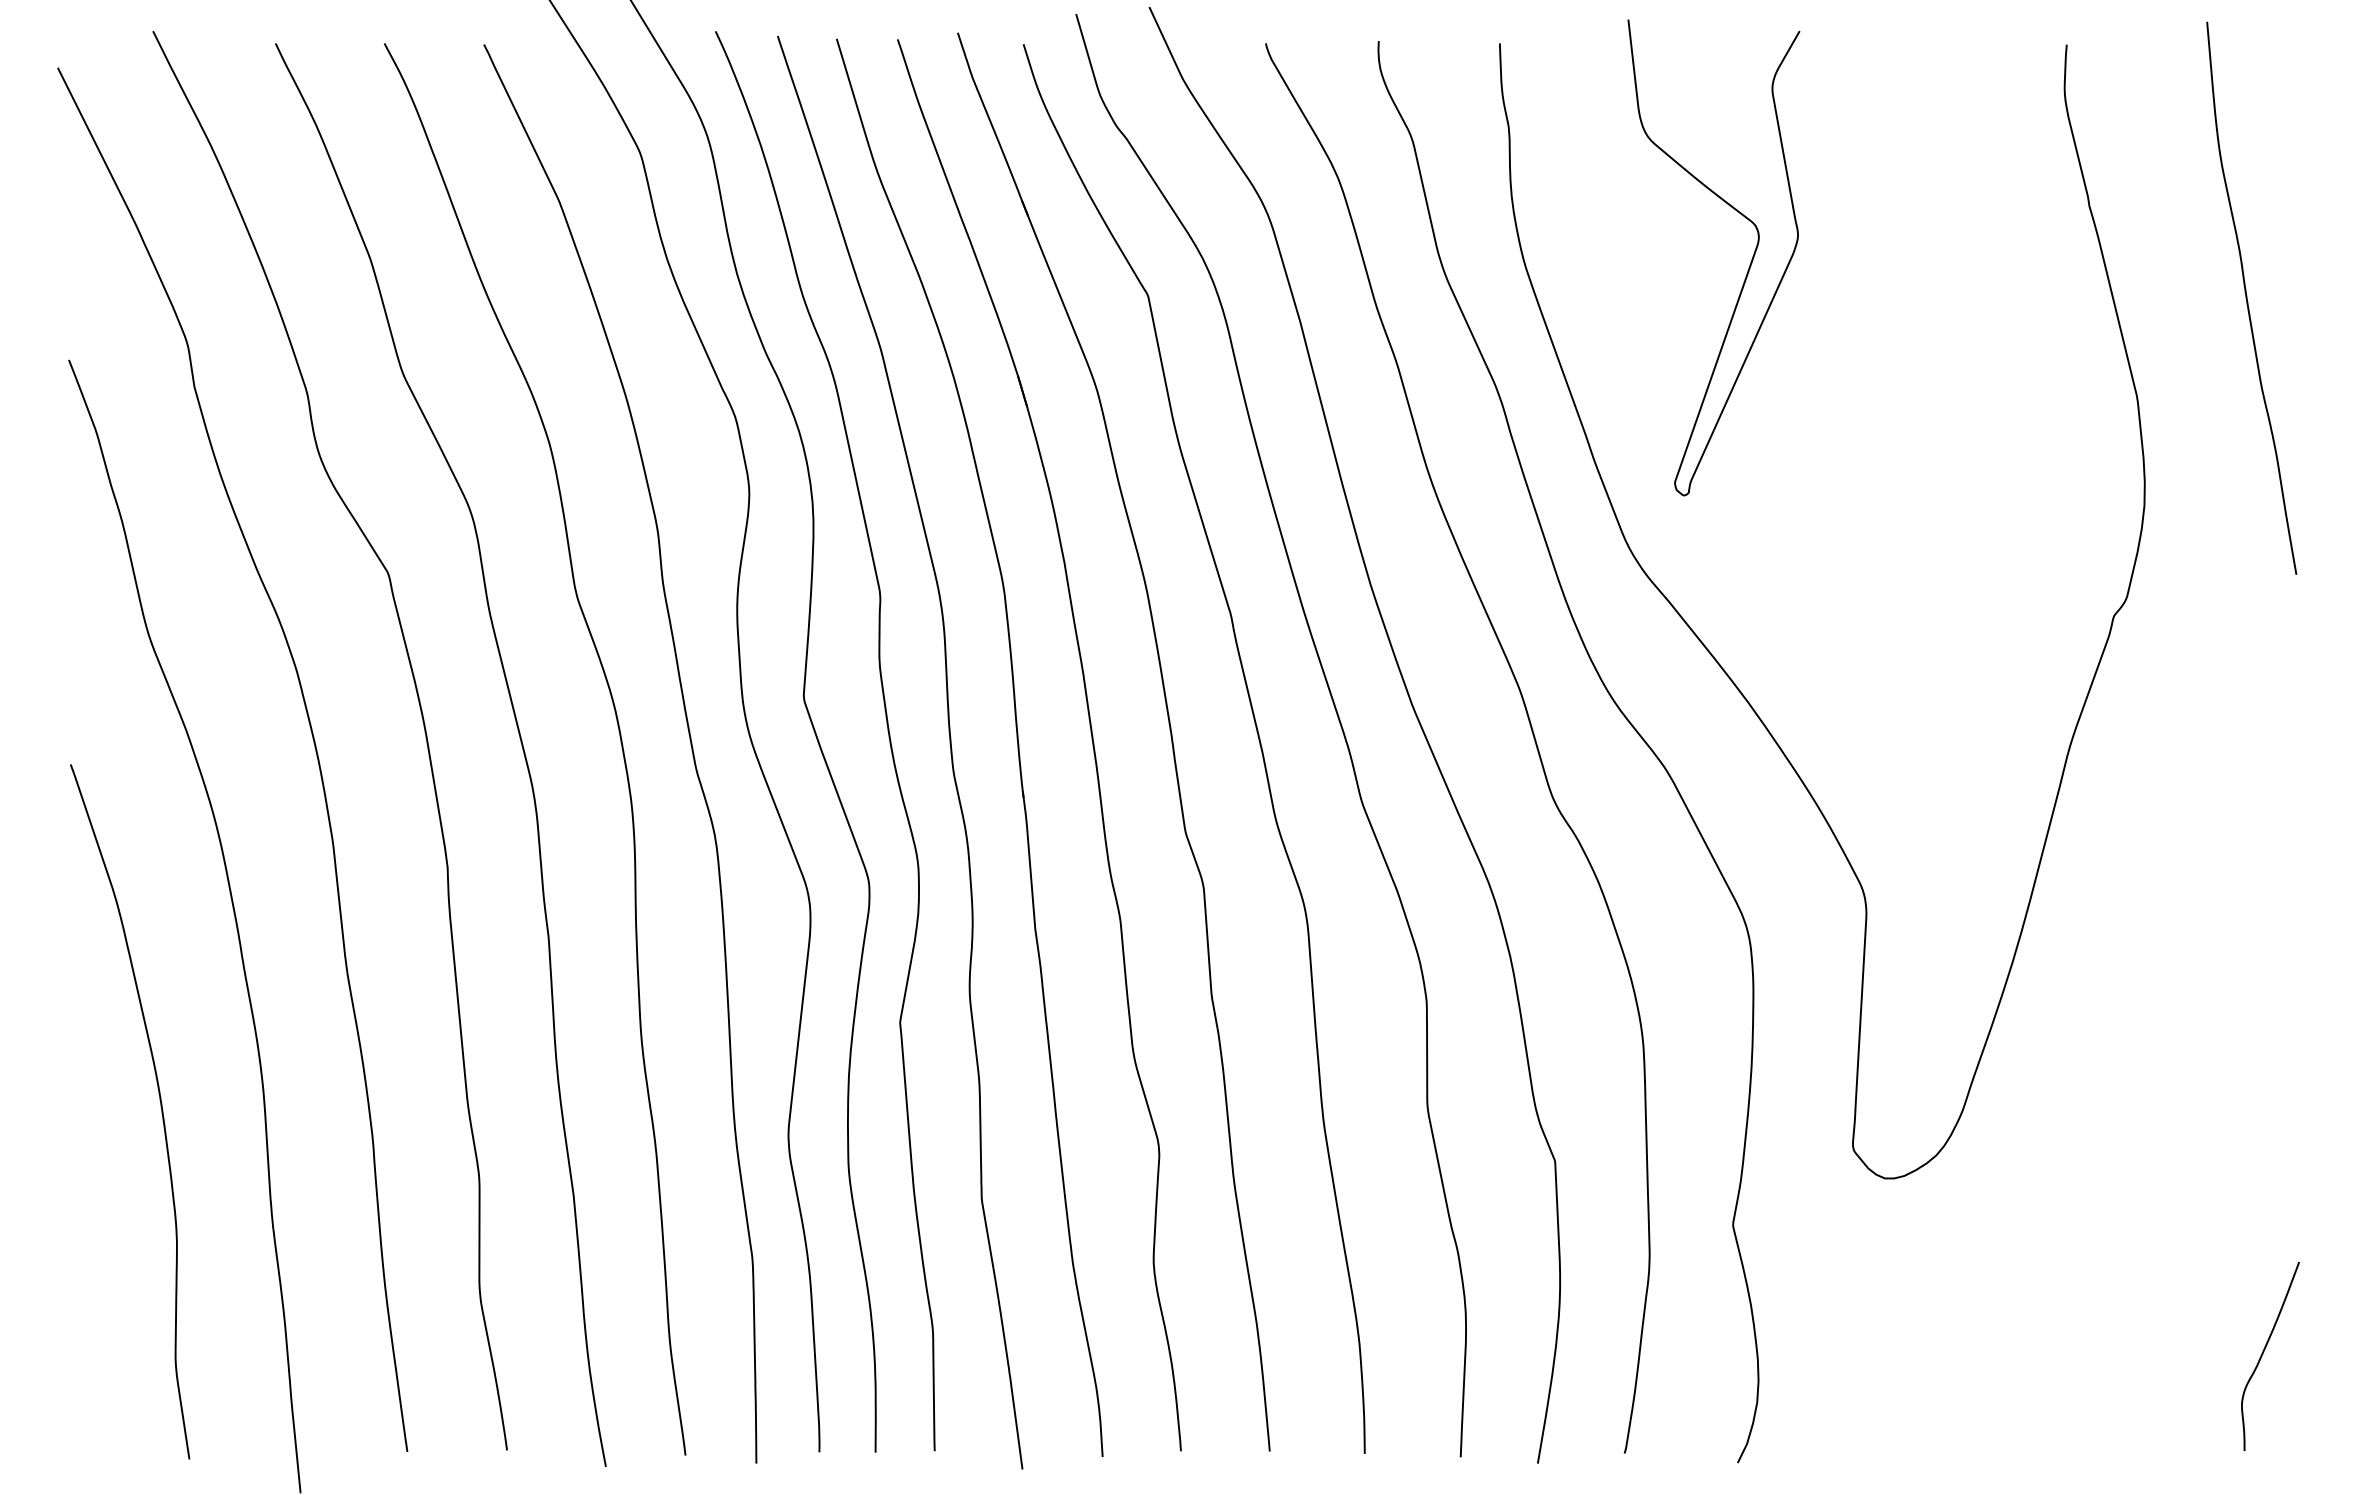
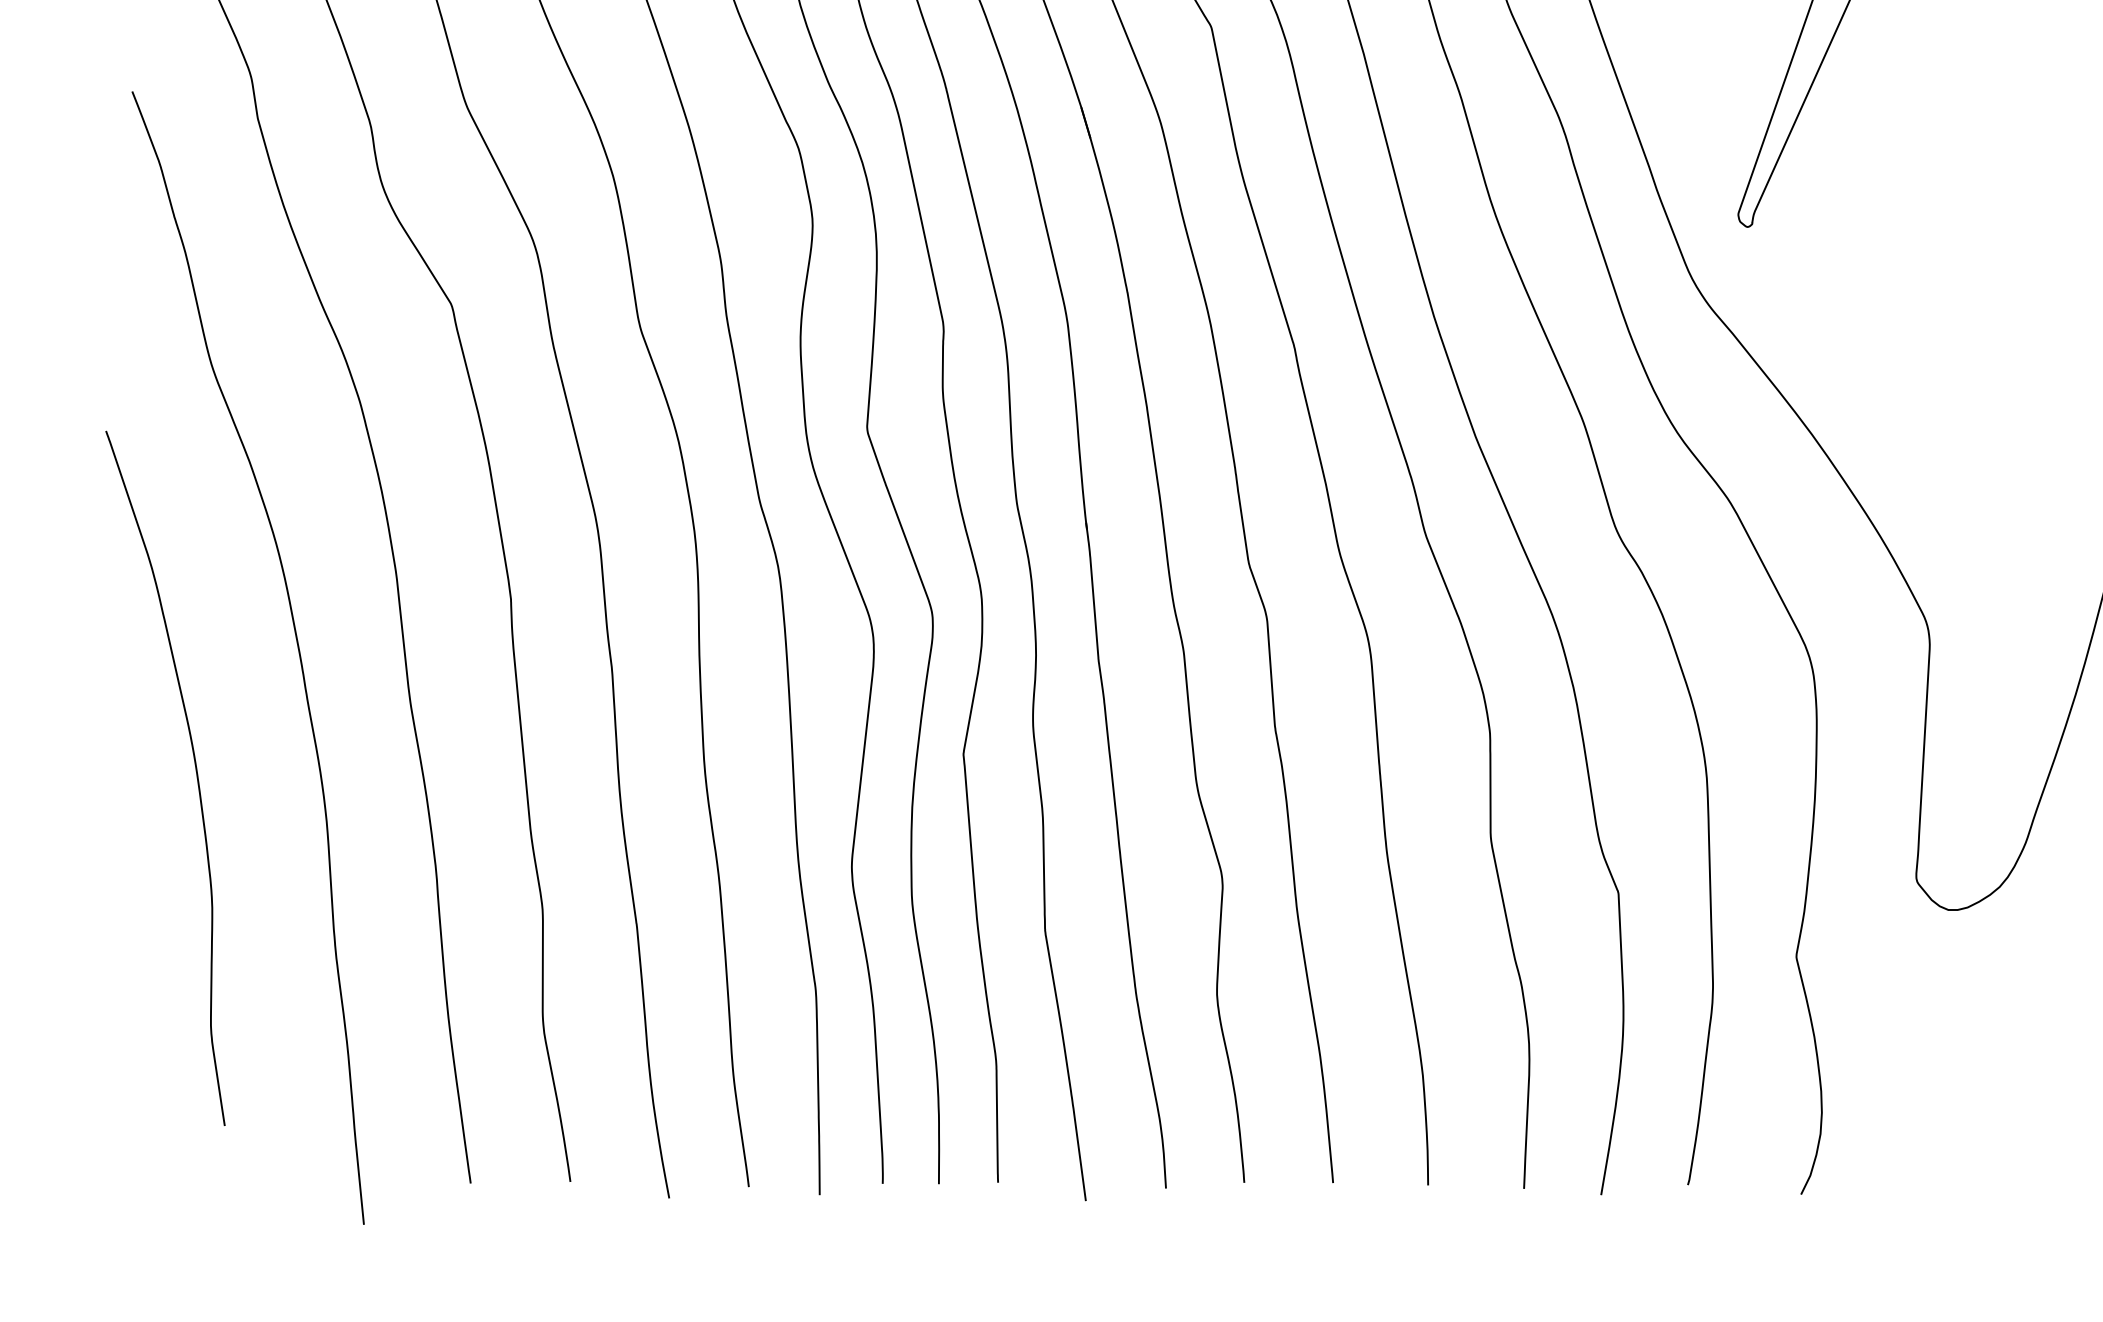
curve: (160, 1107) -> (195, 774), moved

